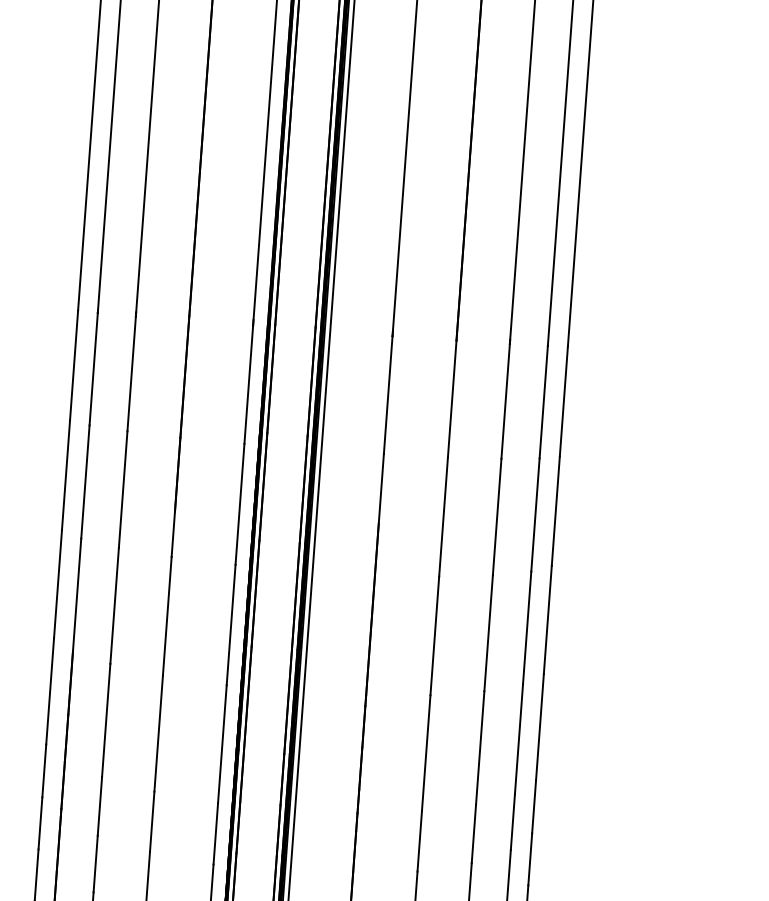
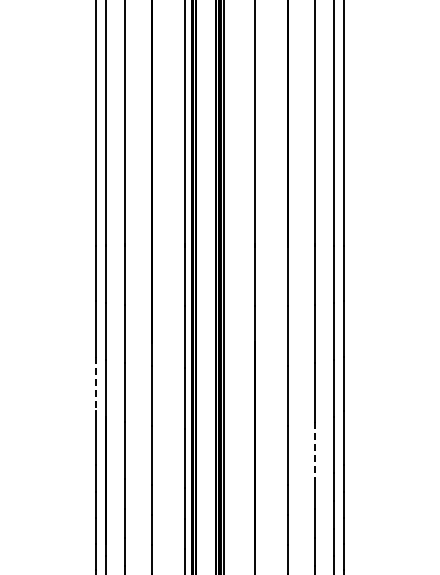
line: (58, 585) -> (96, 384), solid -> dashed
line: (480, 747) -> (314, 450), solid -> dashed

